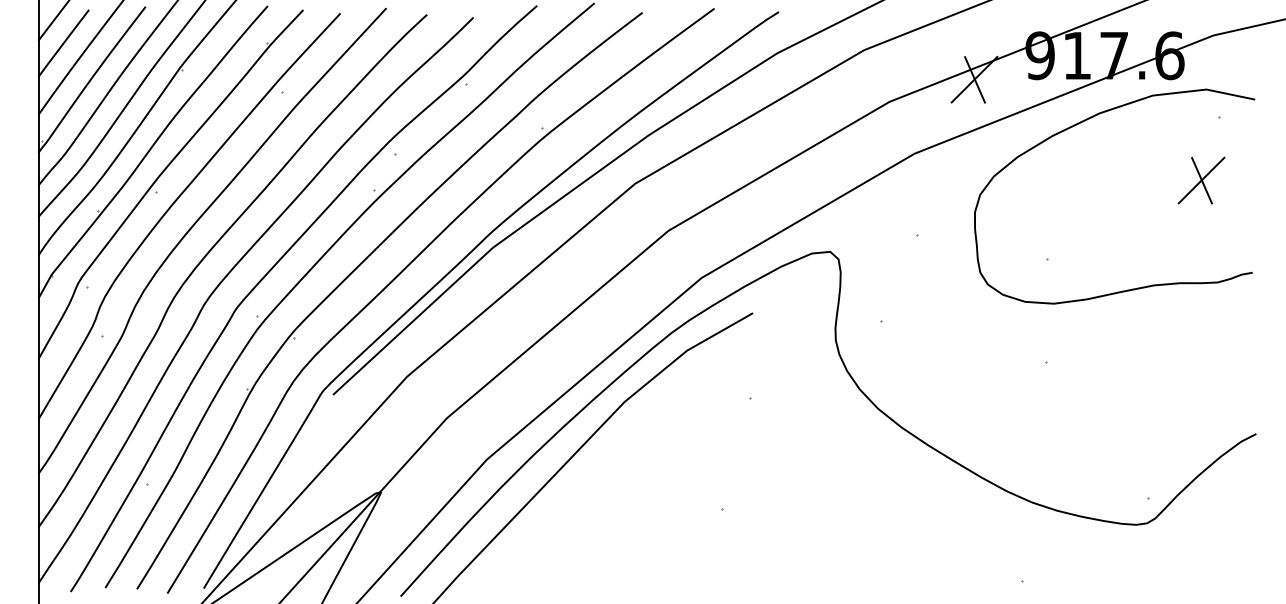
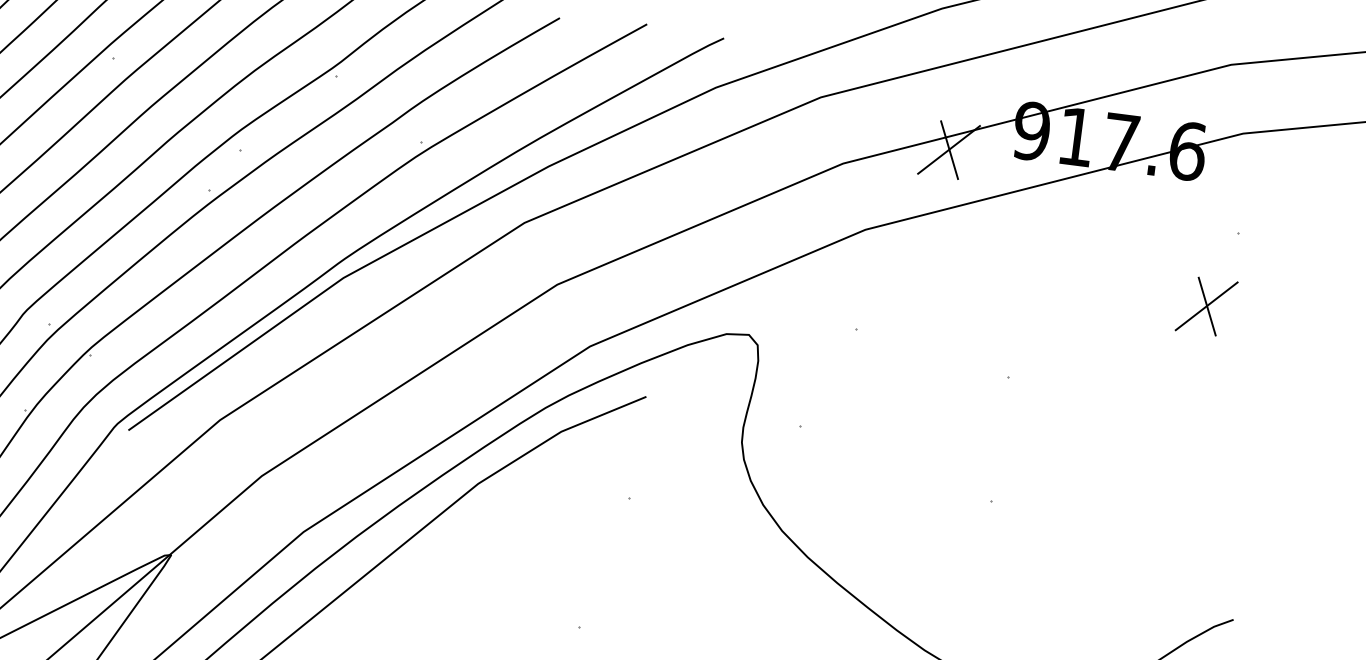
curve: (1081, 123) -> (1071, 219), removed

